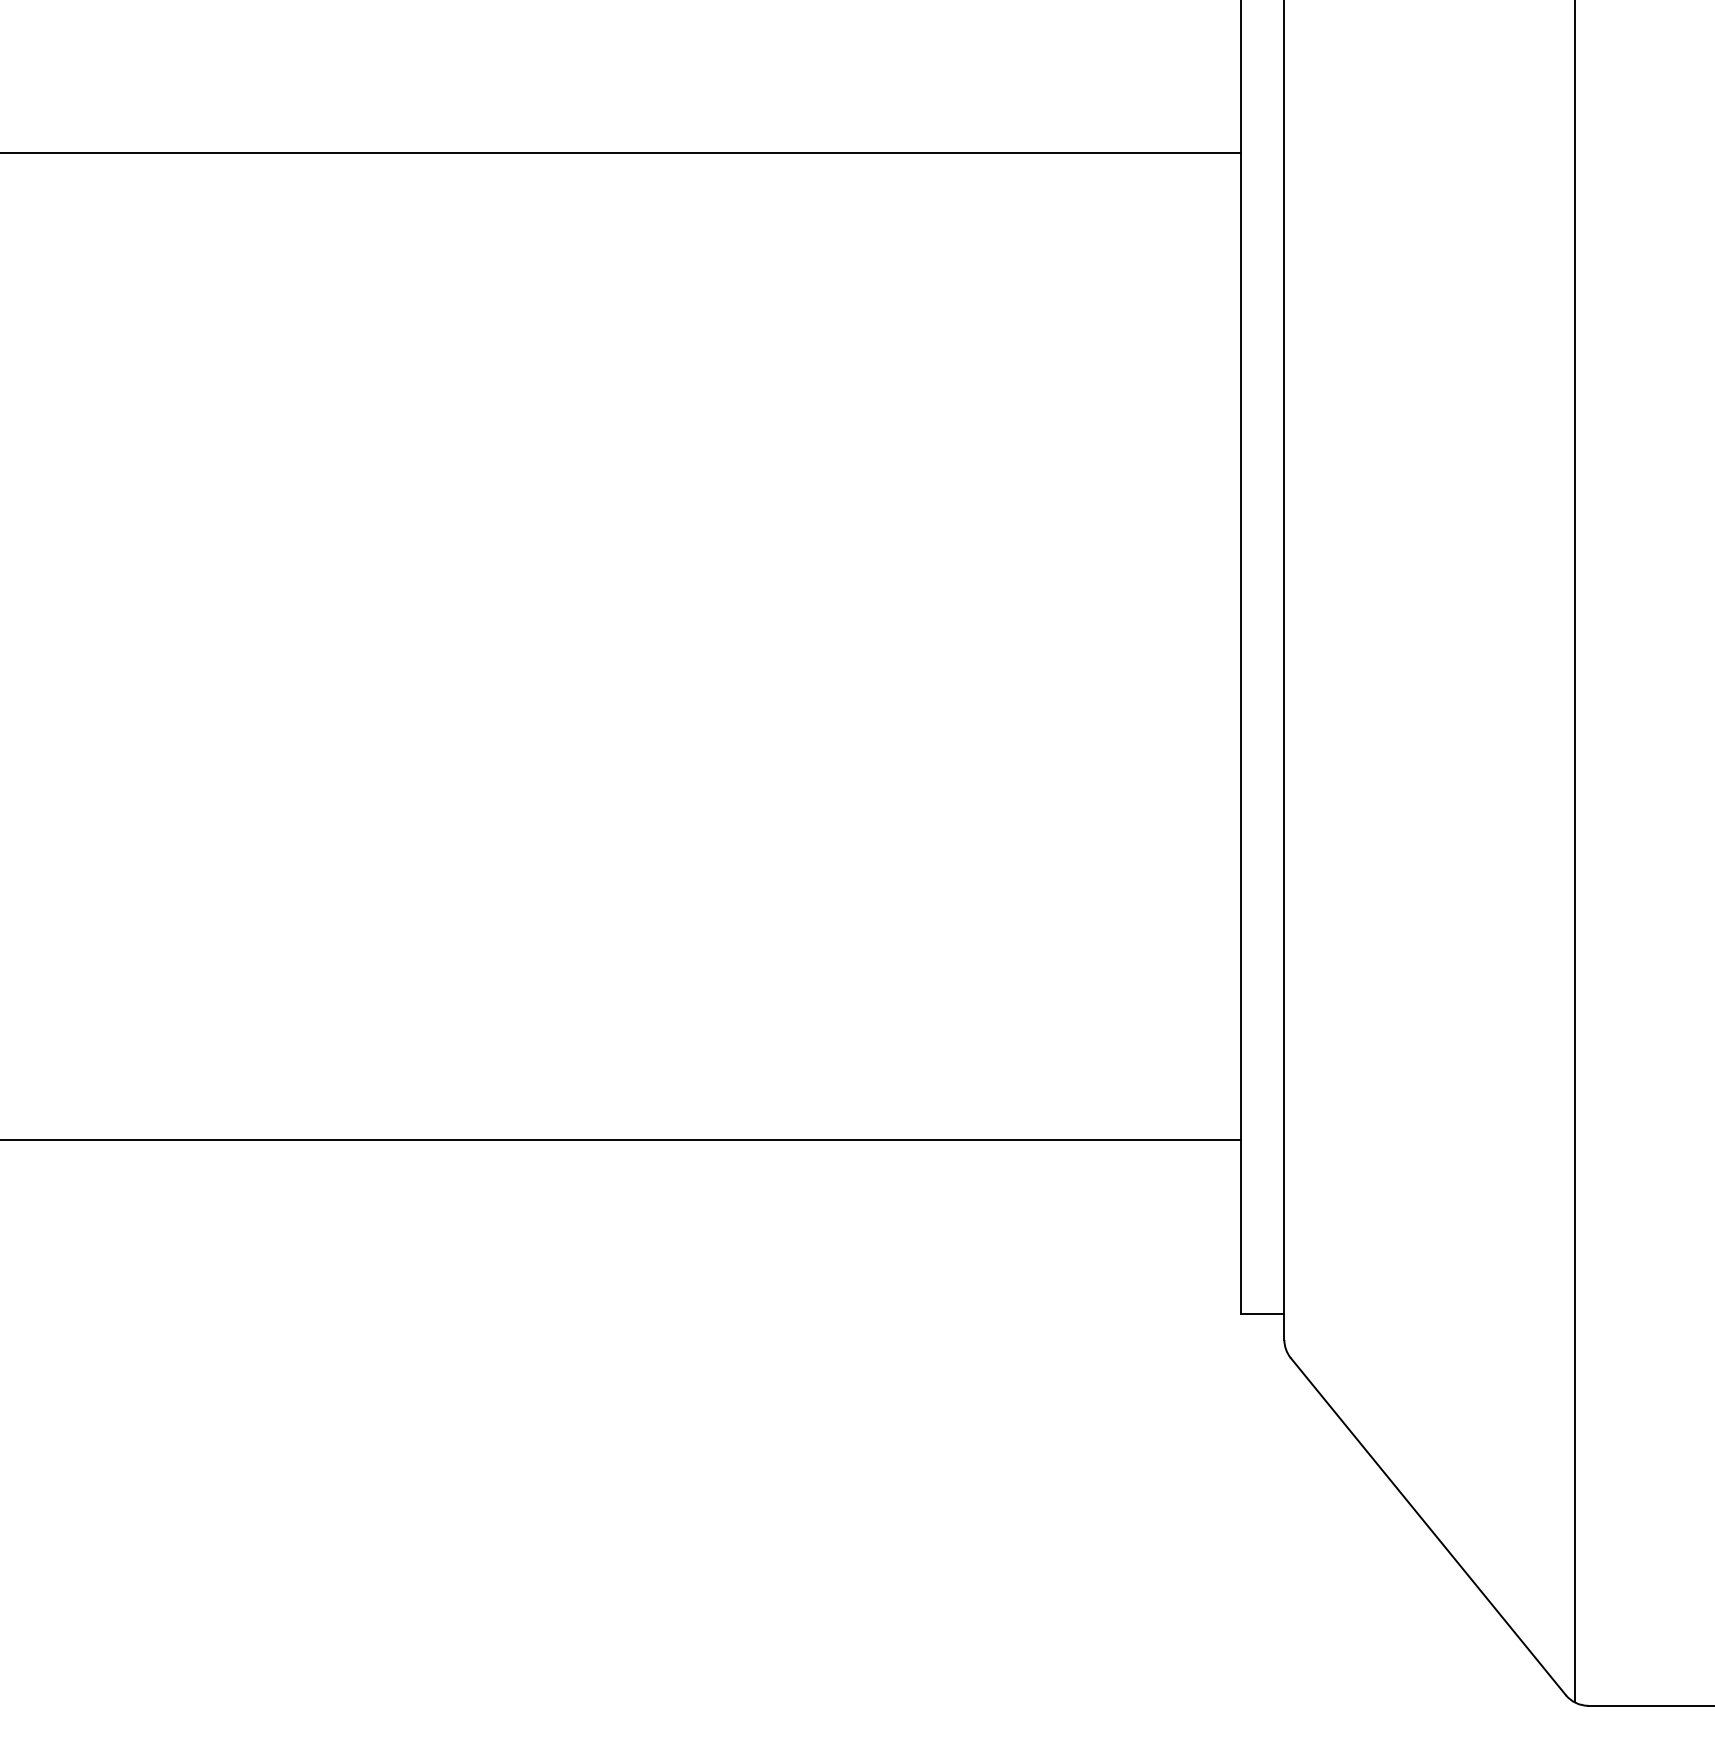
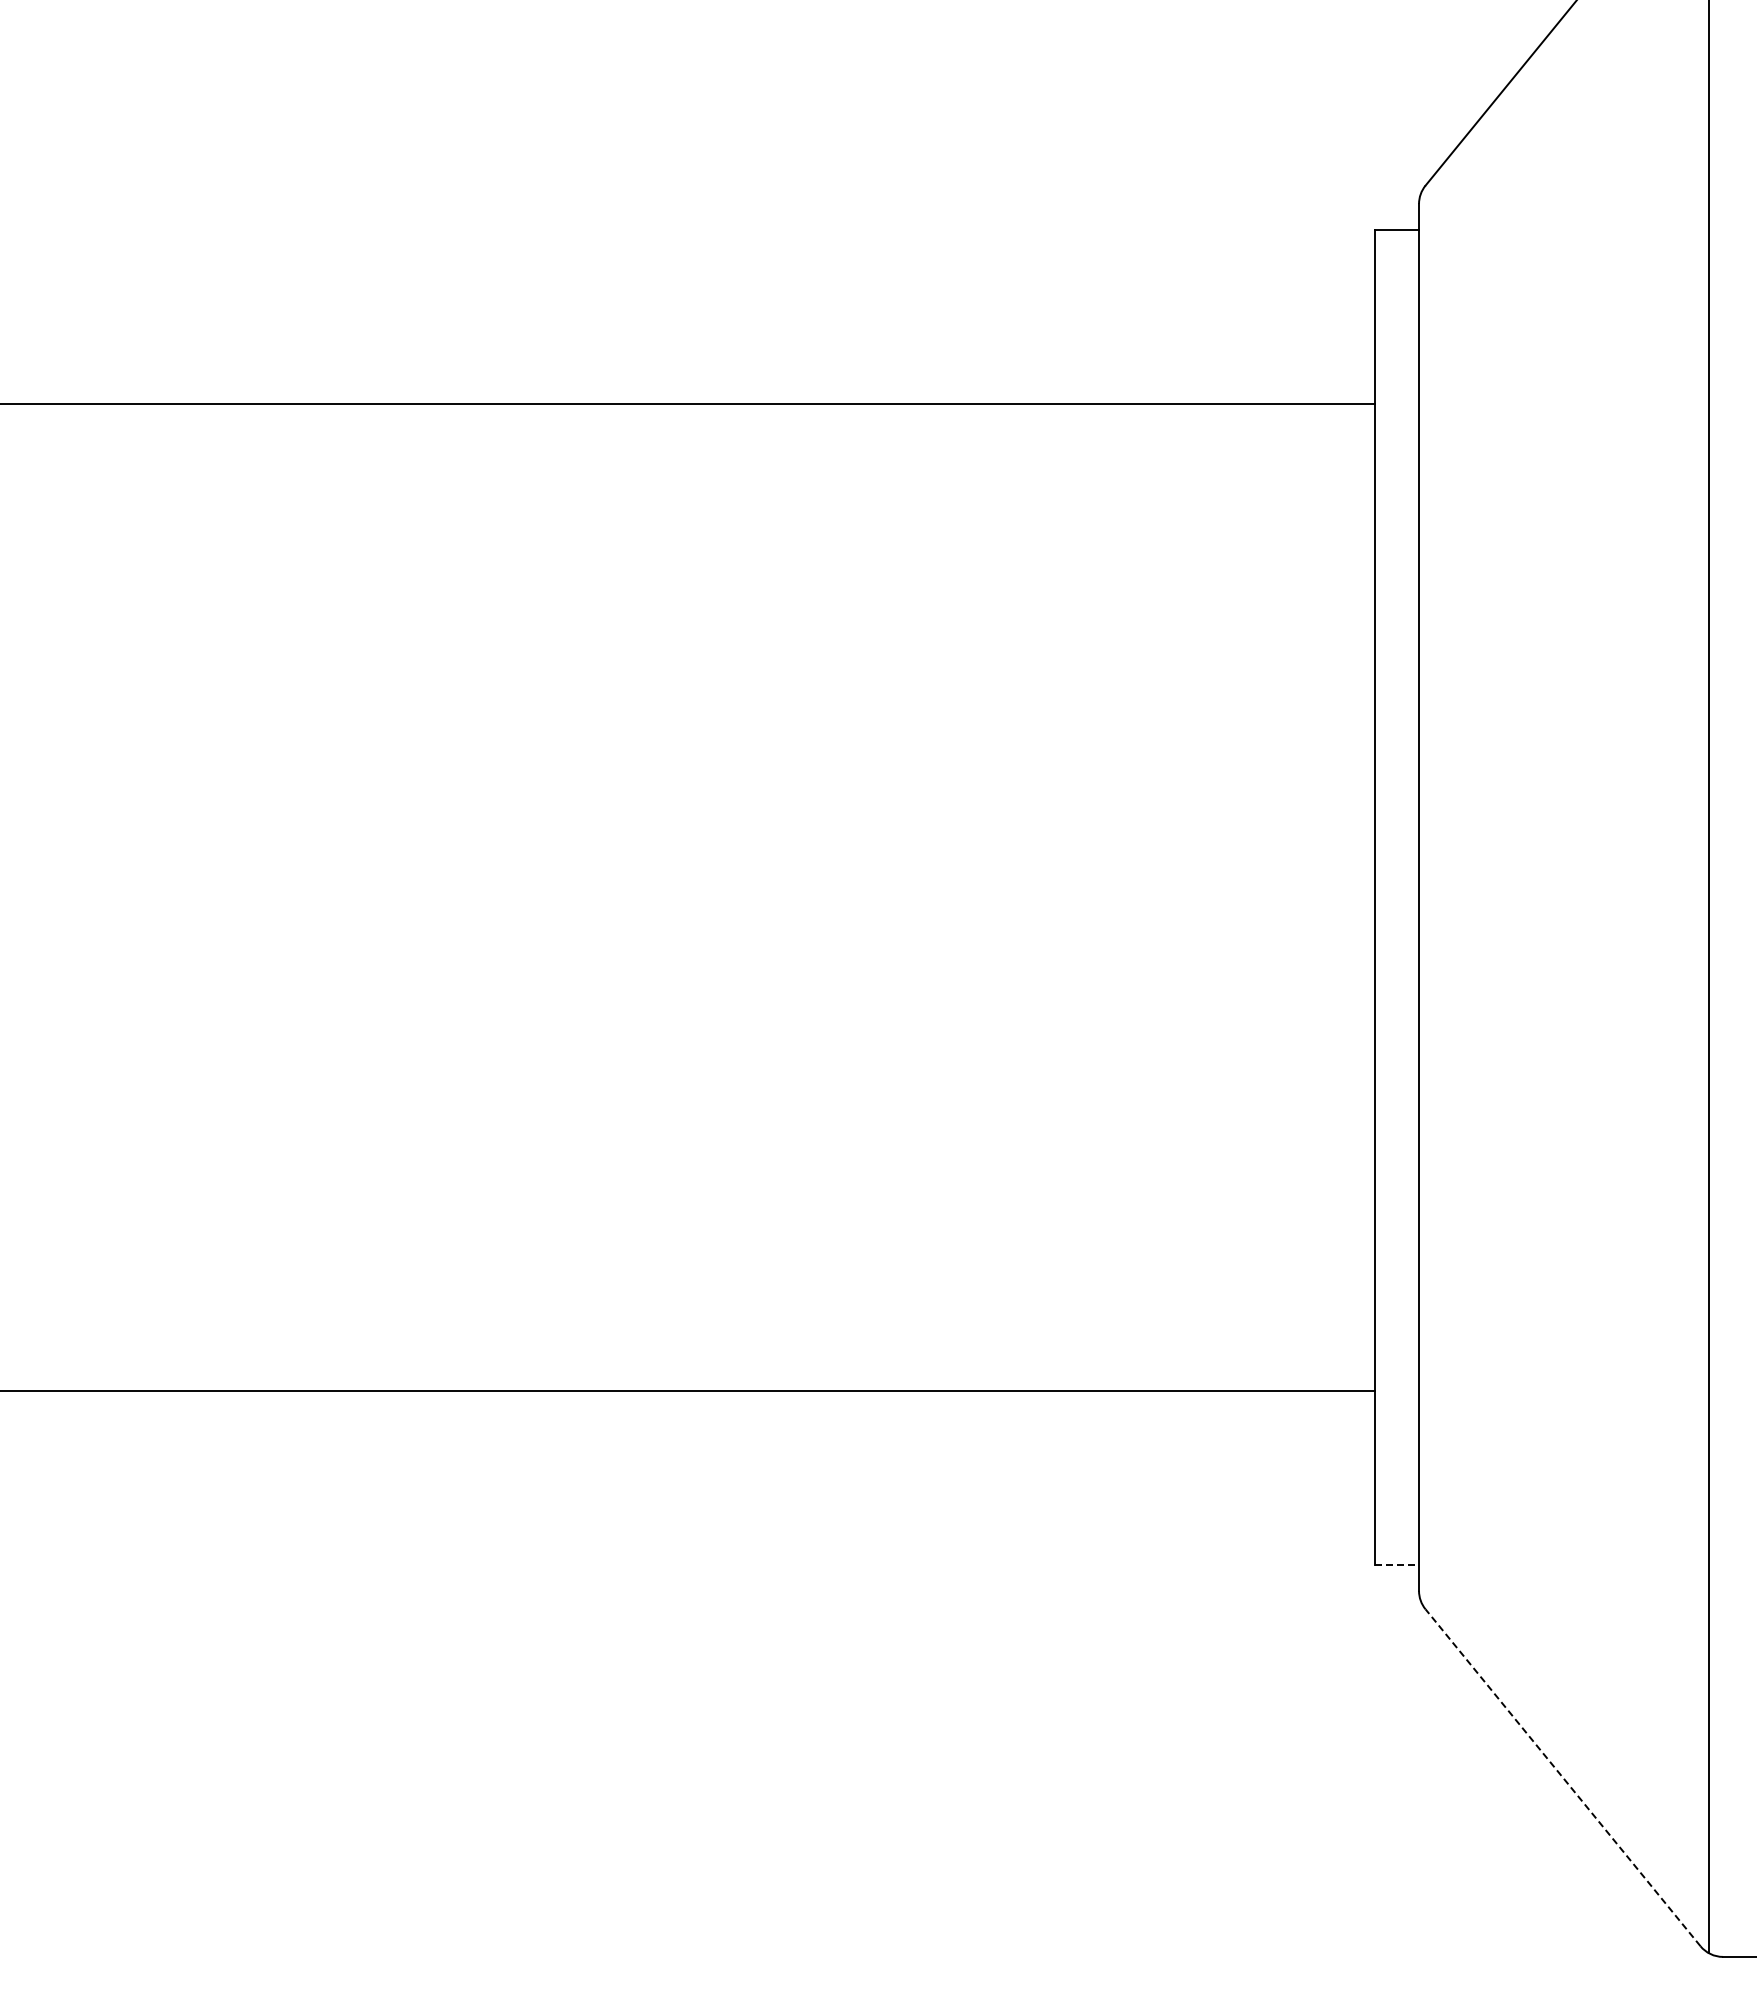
line: (1262, 1314) -> (1397, 1565), solid -> dashed
line: (1427, 1526) -> (1562, 1777), solid -> dashed

